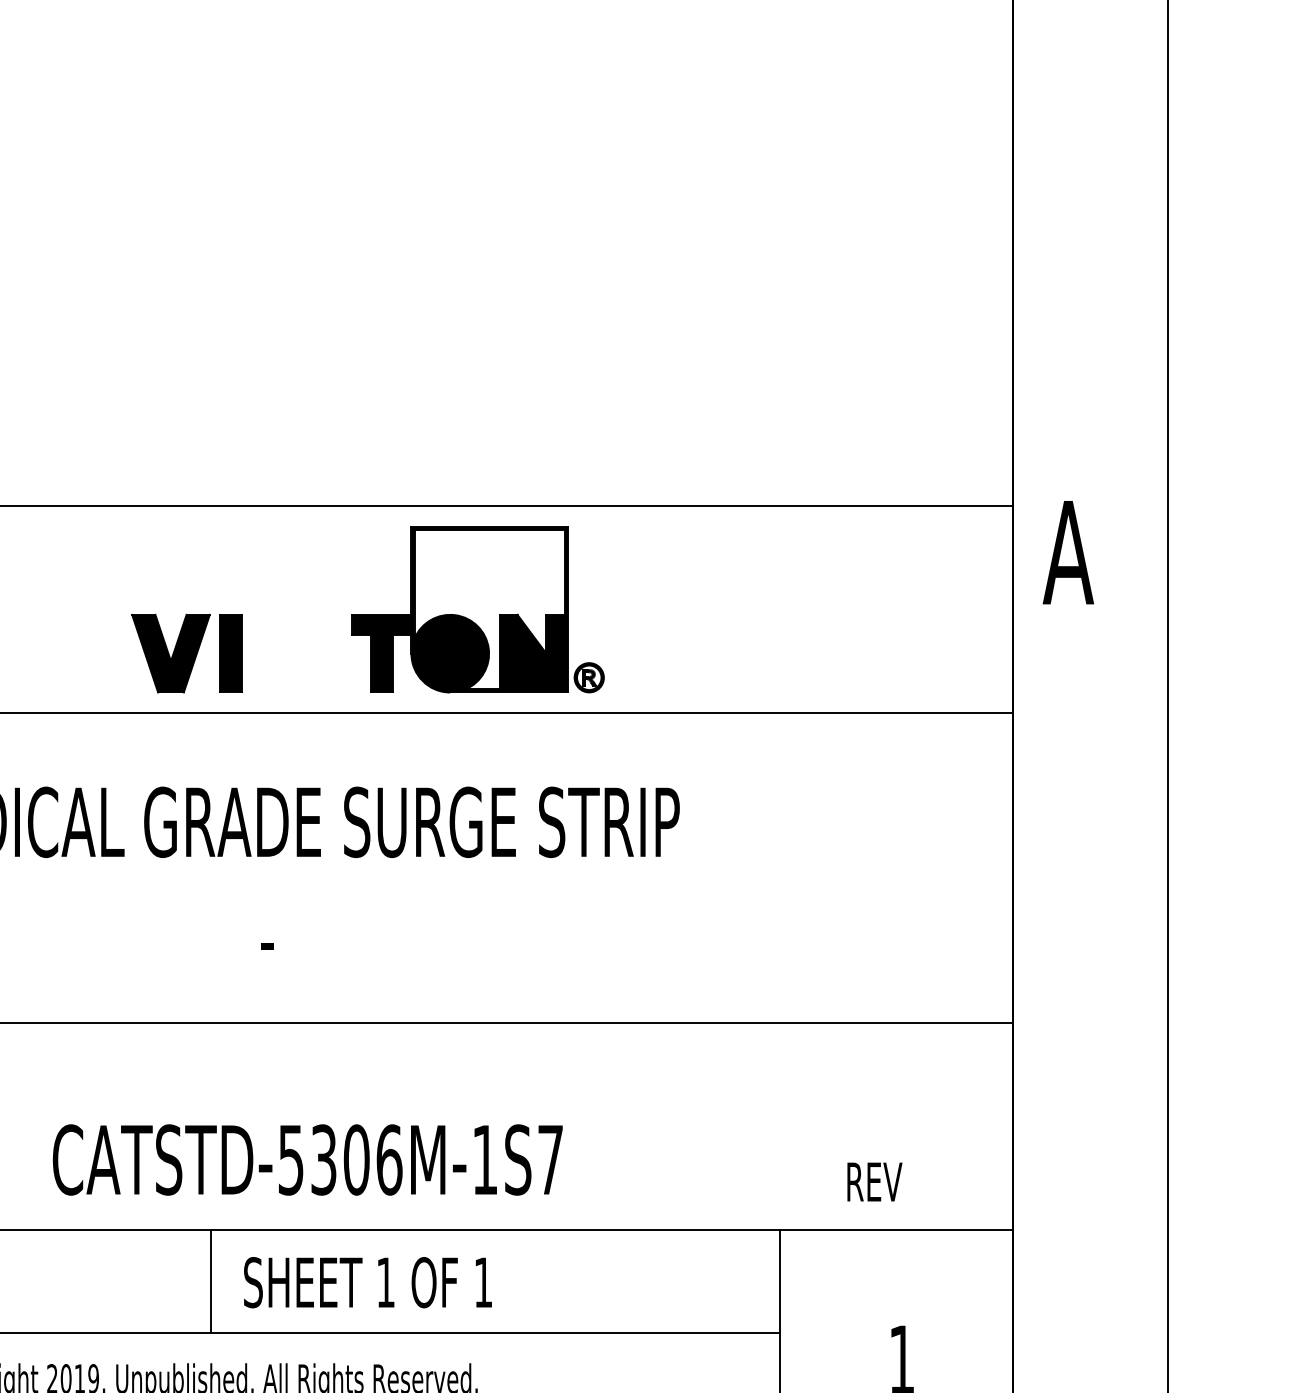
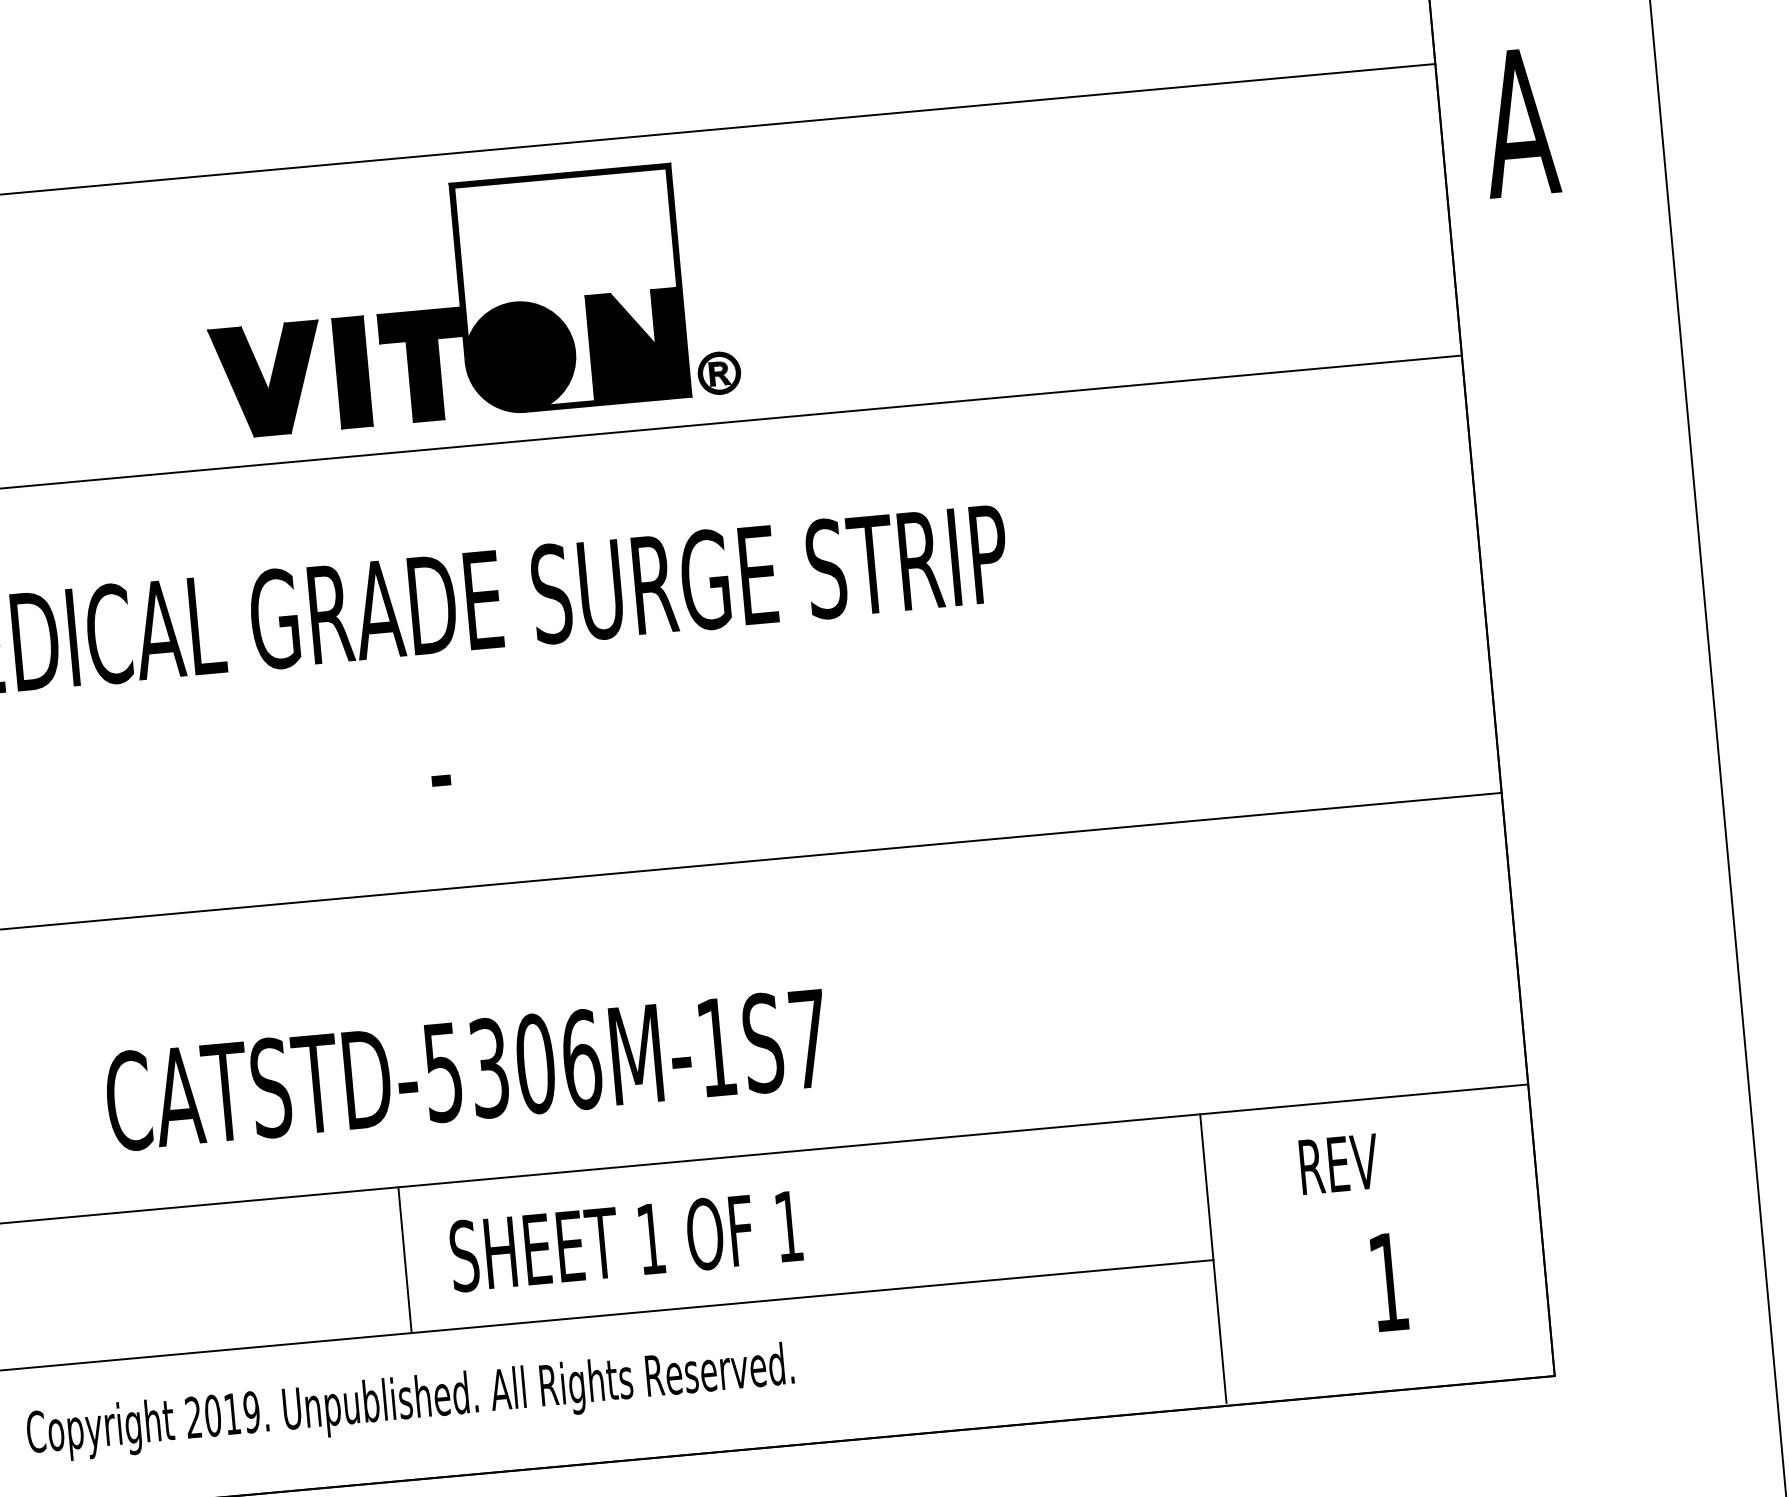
part: (477, 609) -> (553, 291), moved
text: (307, 1159) -> (466, 1069), moved
text: (874, 1181) -> (1338, 1163), moved

